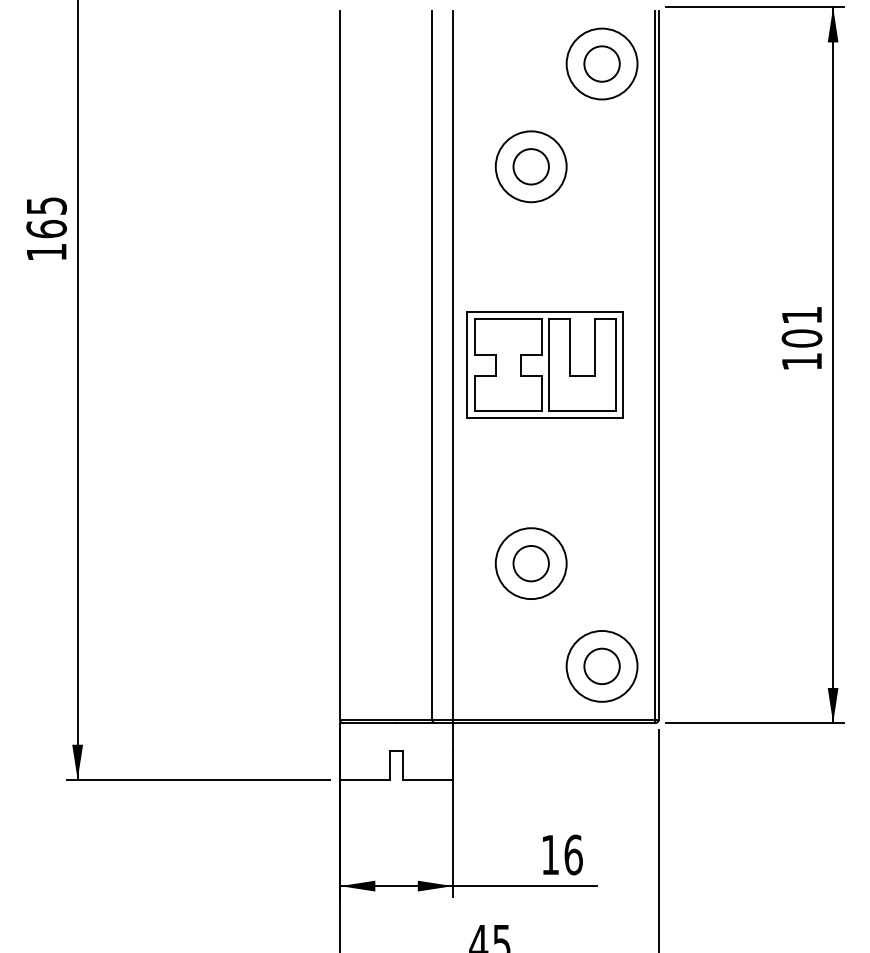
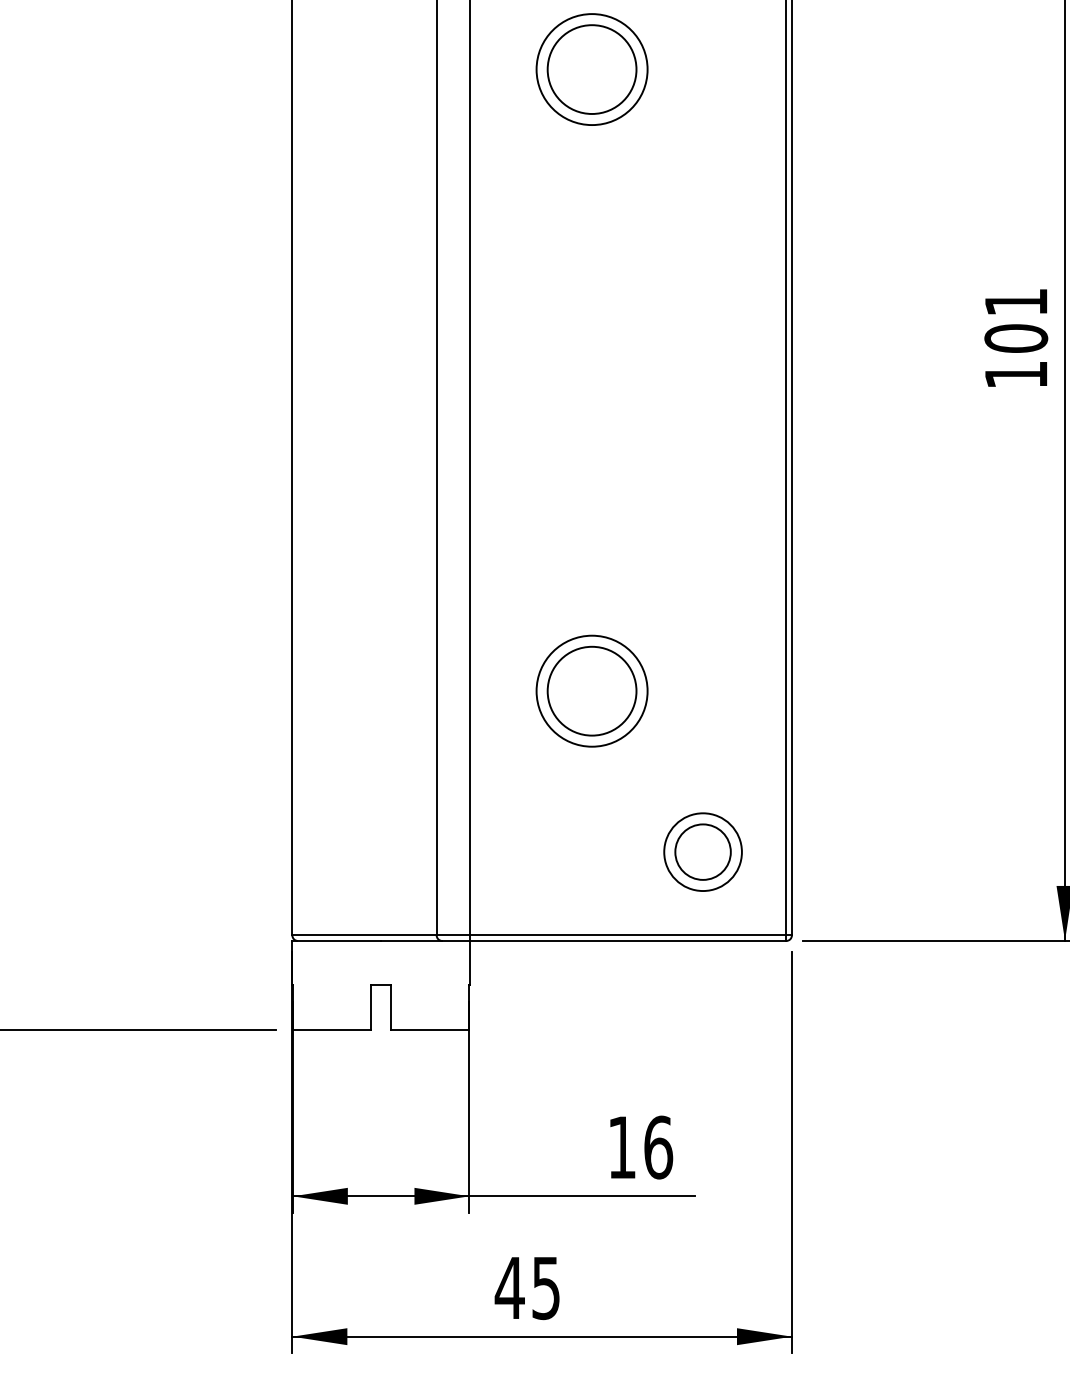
circle: (530, 166) -> (590, 69), size x1.6
part: (544, 364) -> (612, 379), removed
circle: (530, 563) -> (590, 690), size x1.6
circle: (601, 665) -> (702, 850), size x0.7

